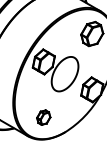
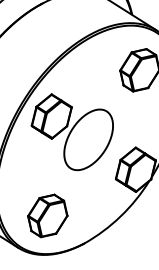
part: (43, 117) -> (47, 215), size x1.67

